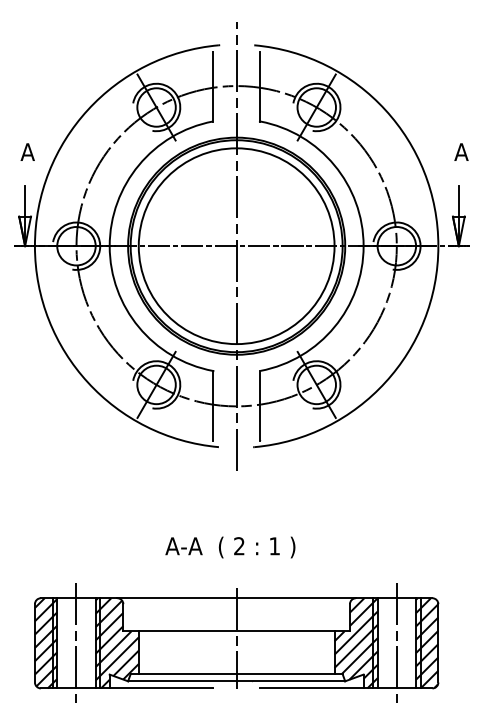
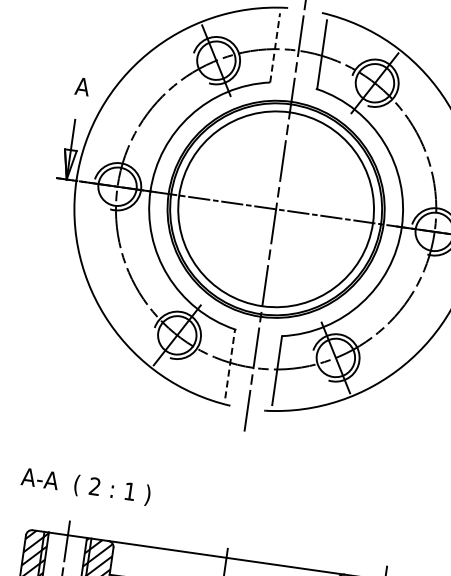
line: (212, 86) -> (274, 47), solid -> dashed
line: (212, 405) -> (229, 363), solid -> dashed
text: (230, 547) -> (86, 486), moved

